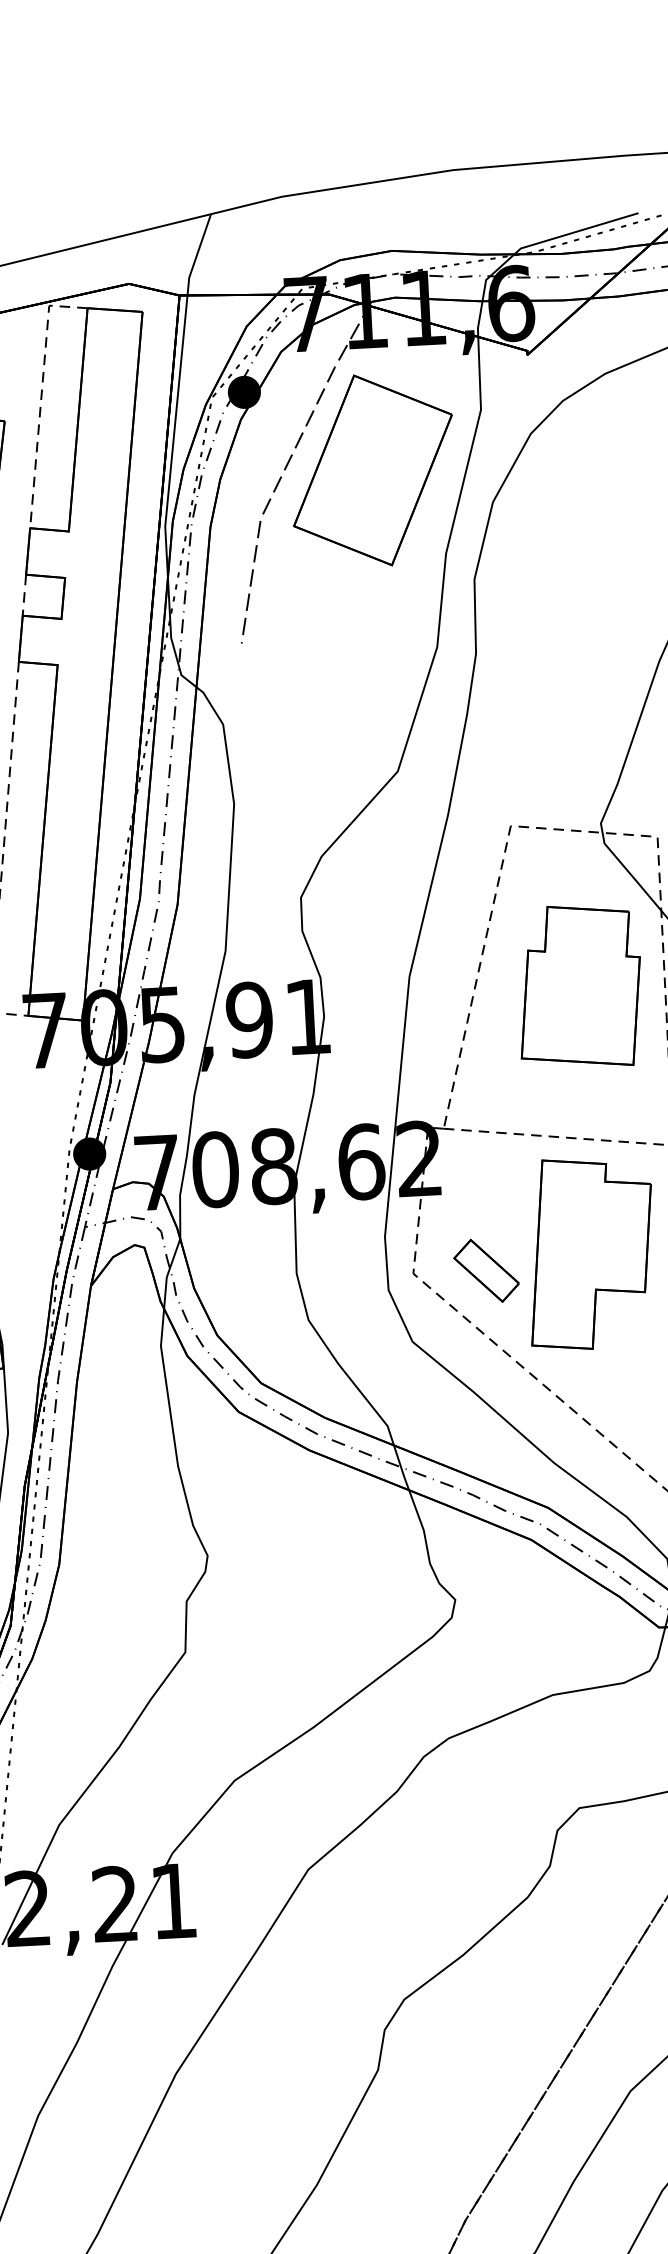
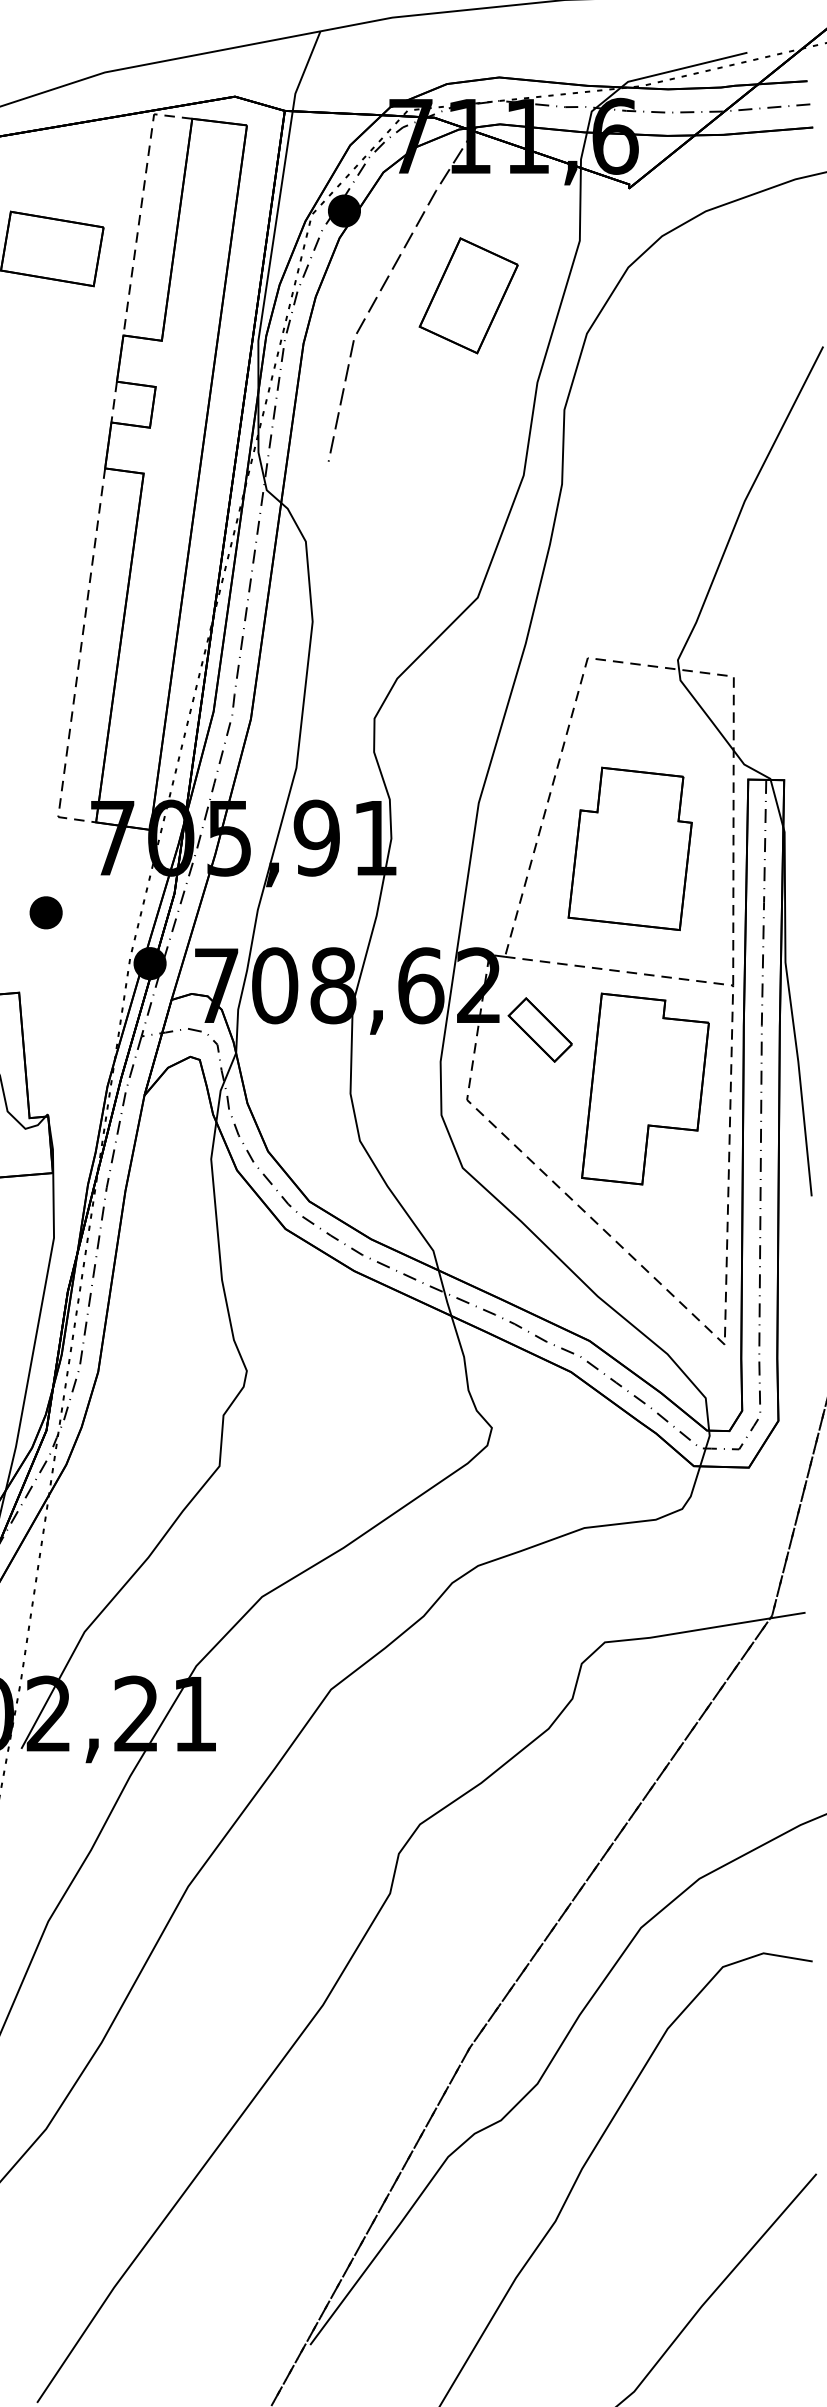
part: (372, 470) -> (468, 295), size x0.6
part: (578, 986) -> (629, 848), moved
part: (485, 1270) -> (539, 1029), moved

